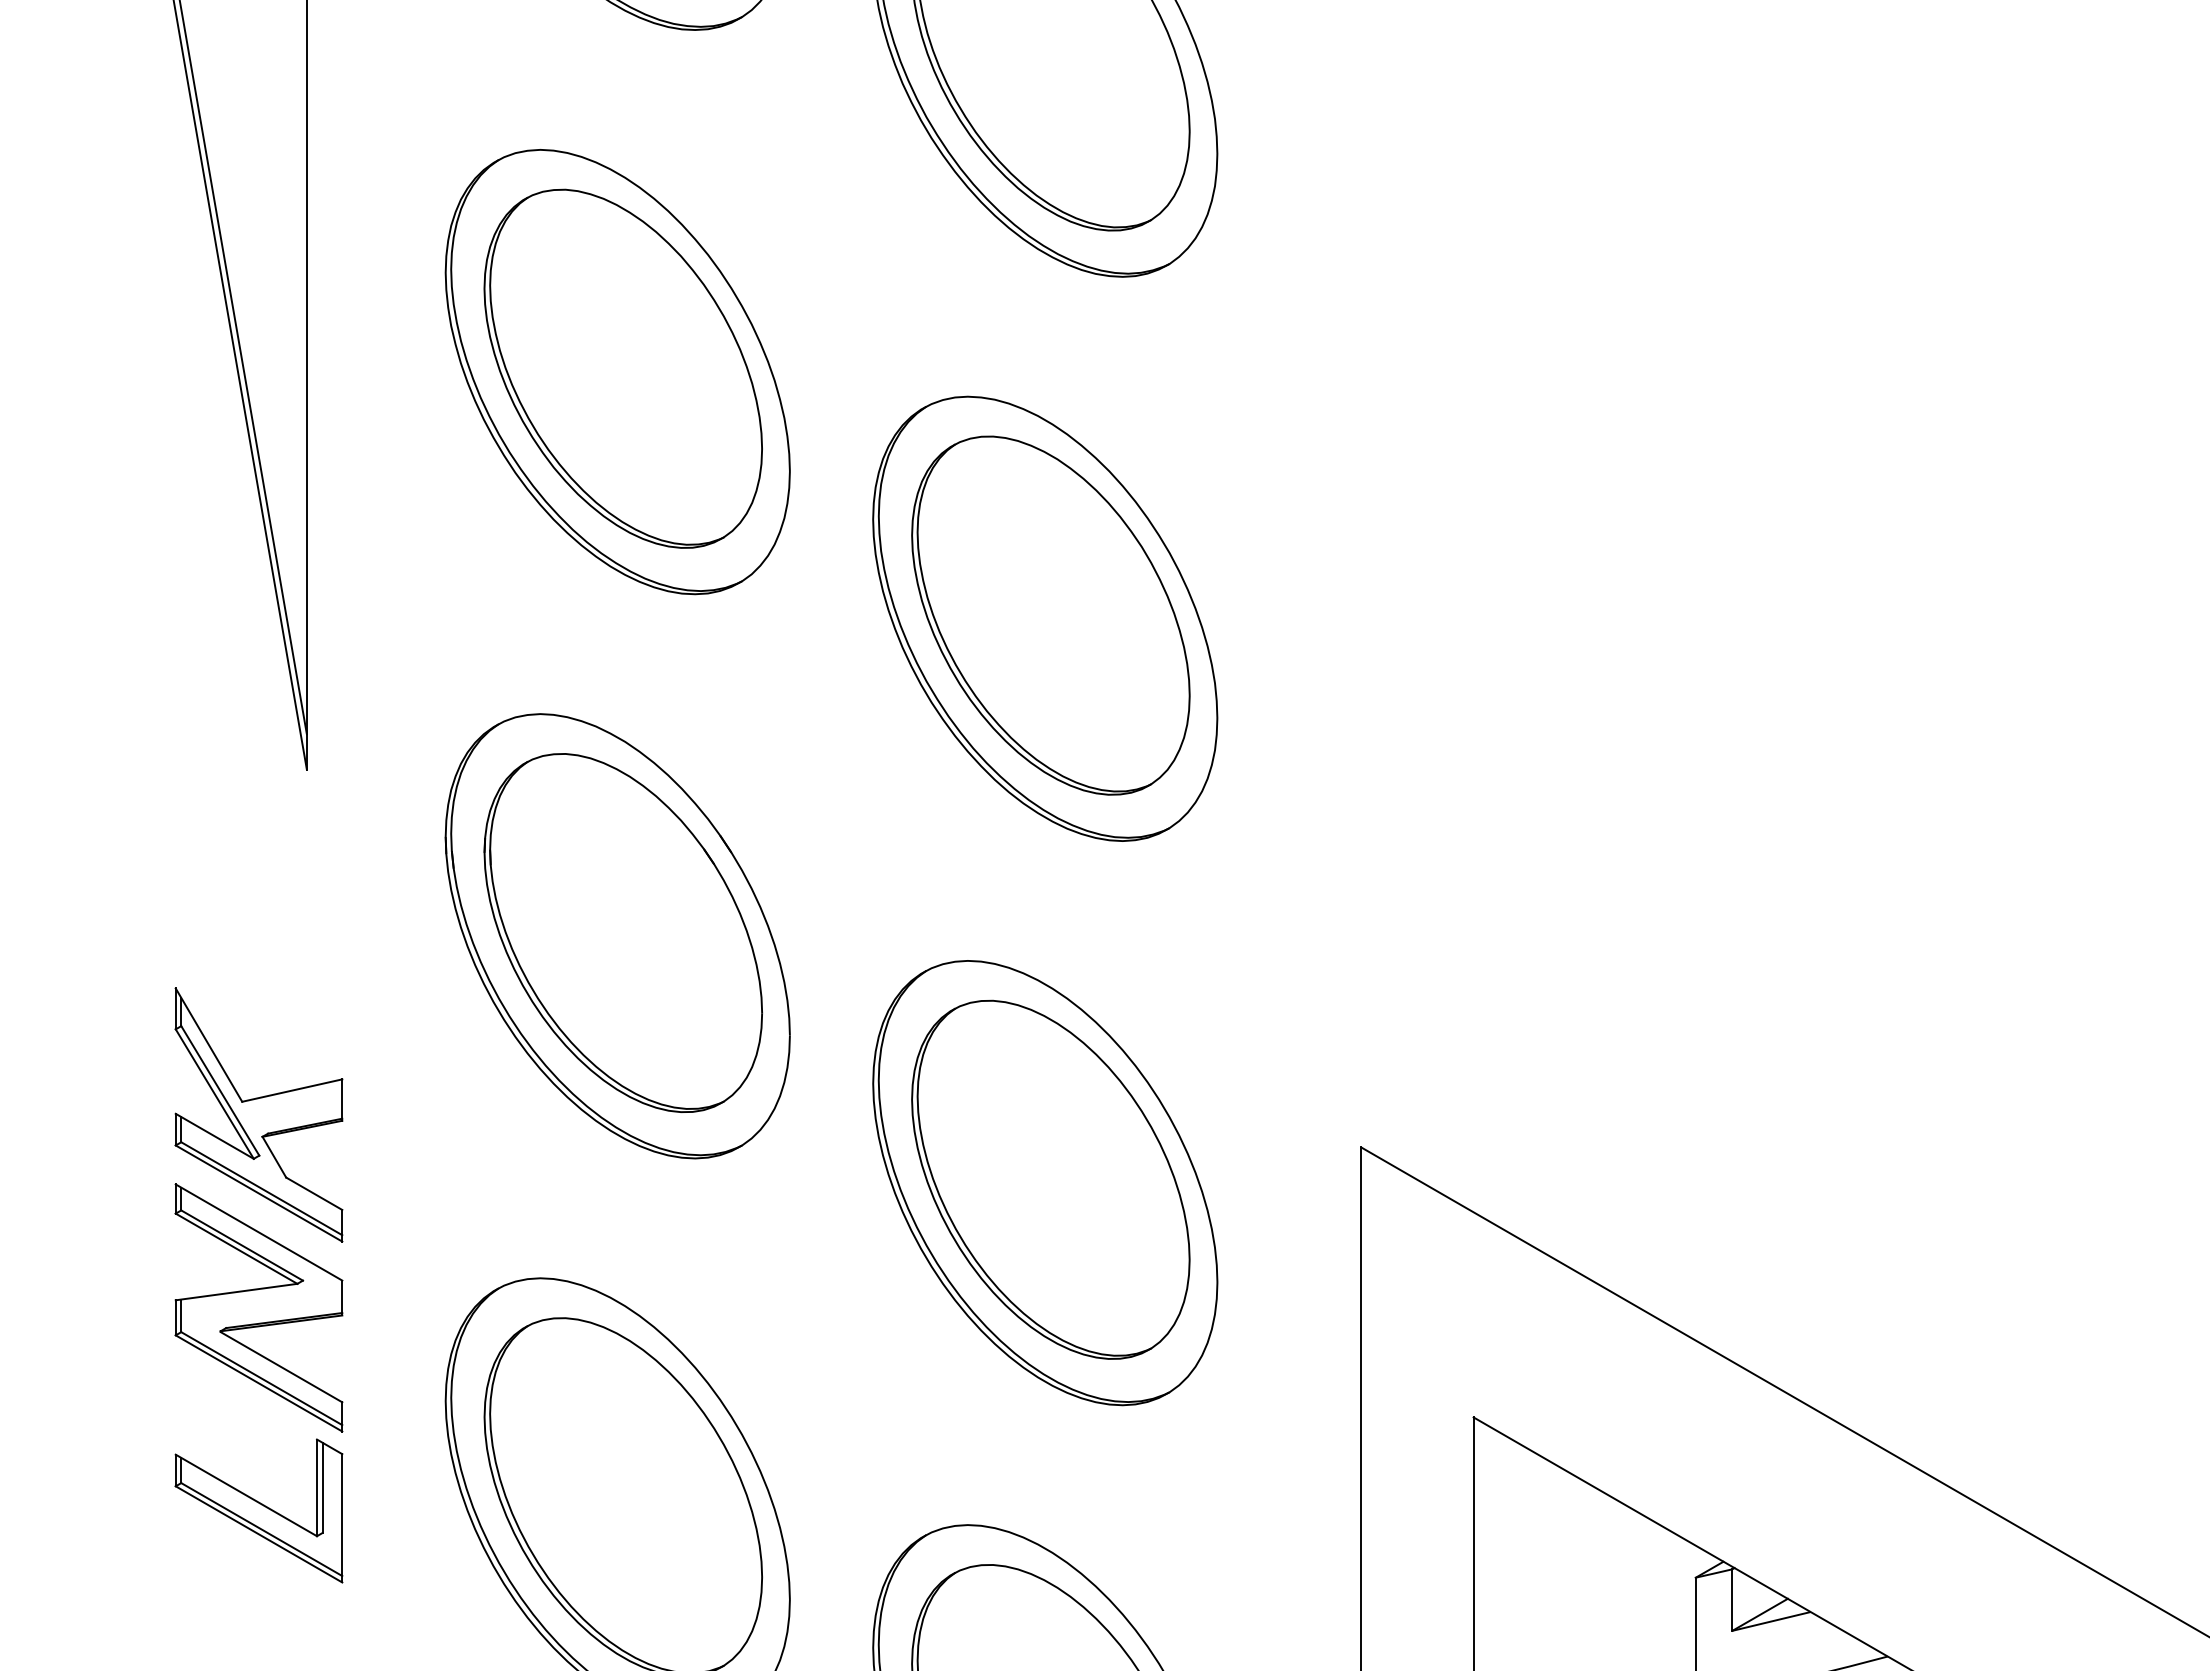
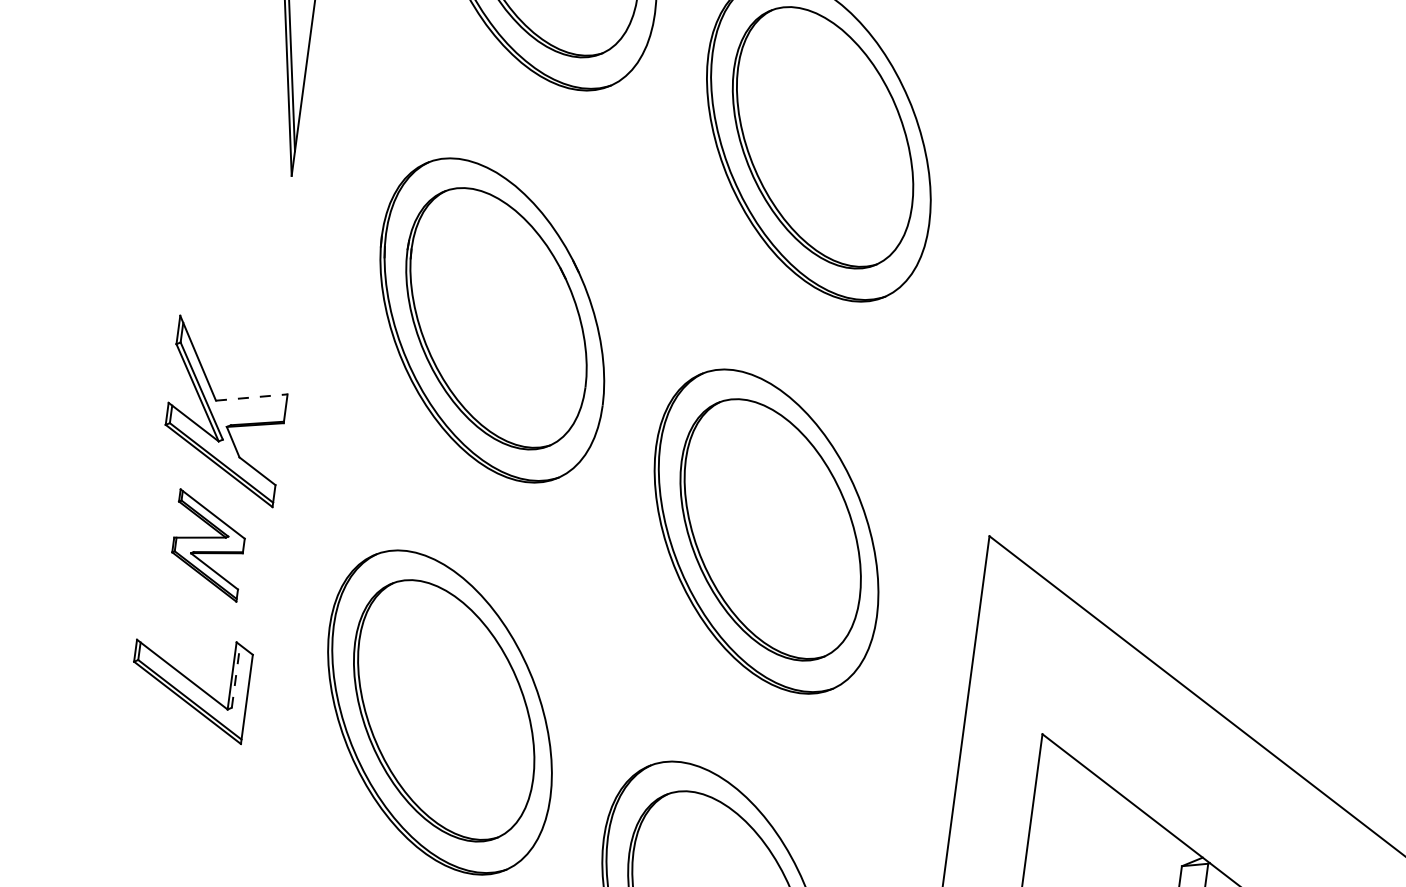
line: (292, 1090) -> (251, 397), solid -> dashed
part: (258, 1307) -> (208, 545), size x0.6
line: (322, 1487) -> (236, 676), solid -> dashed

